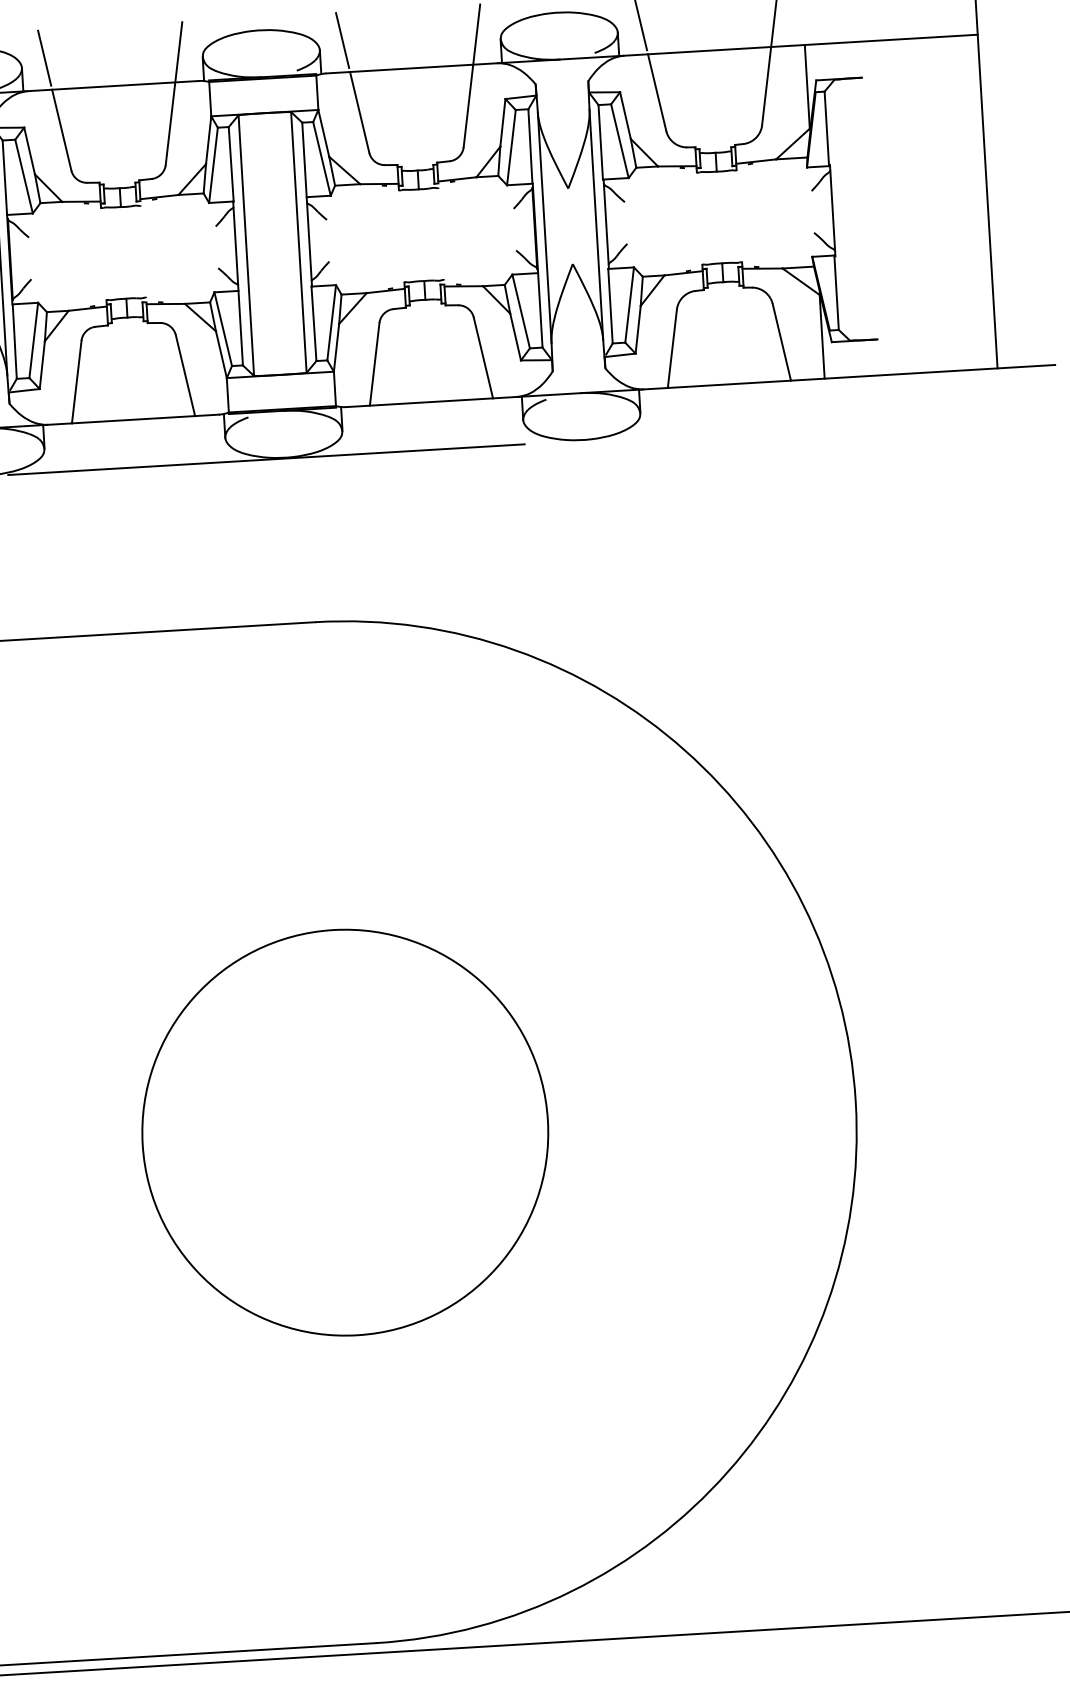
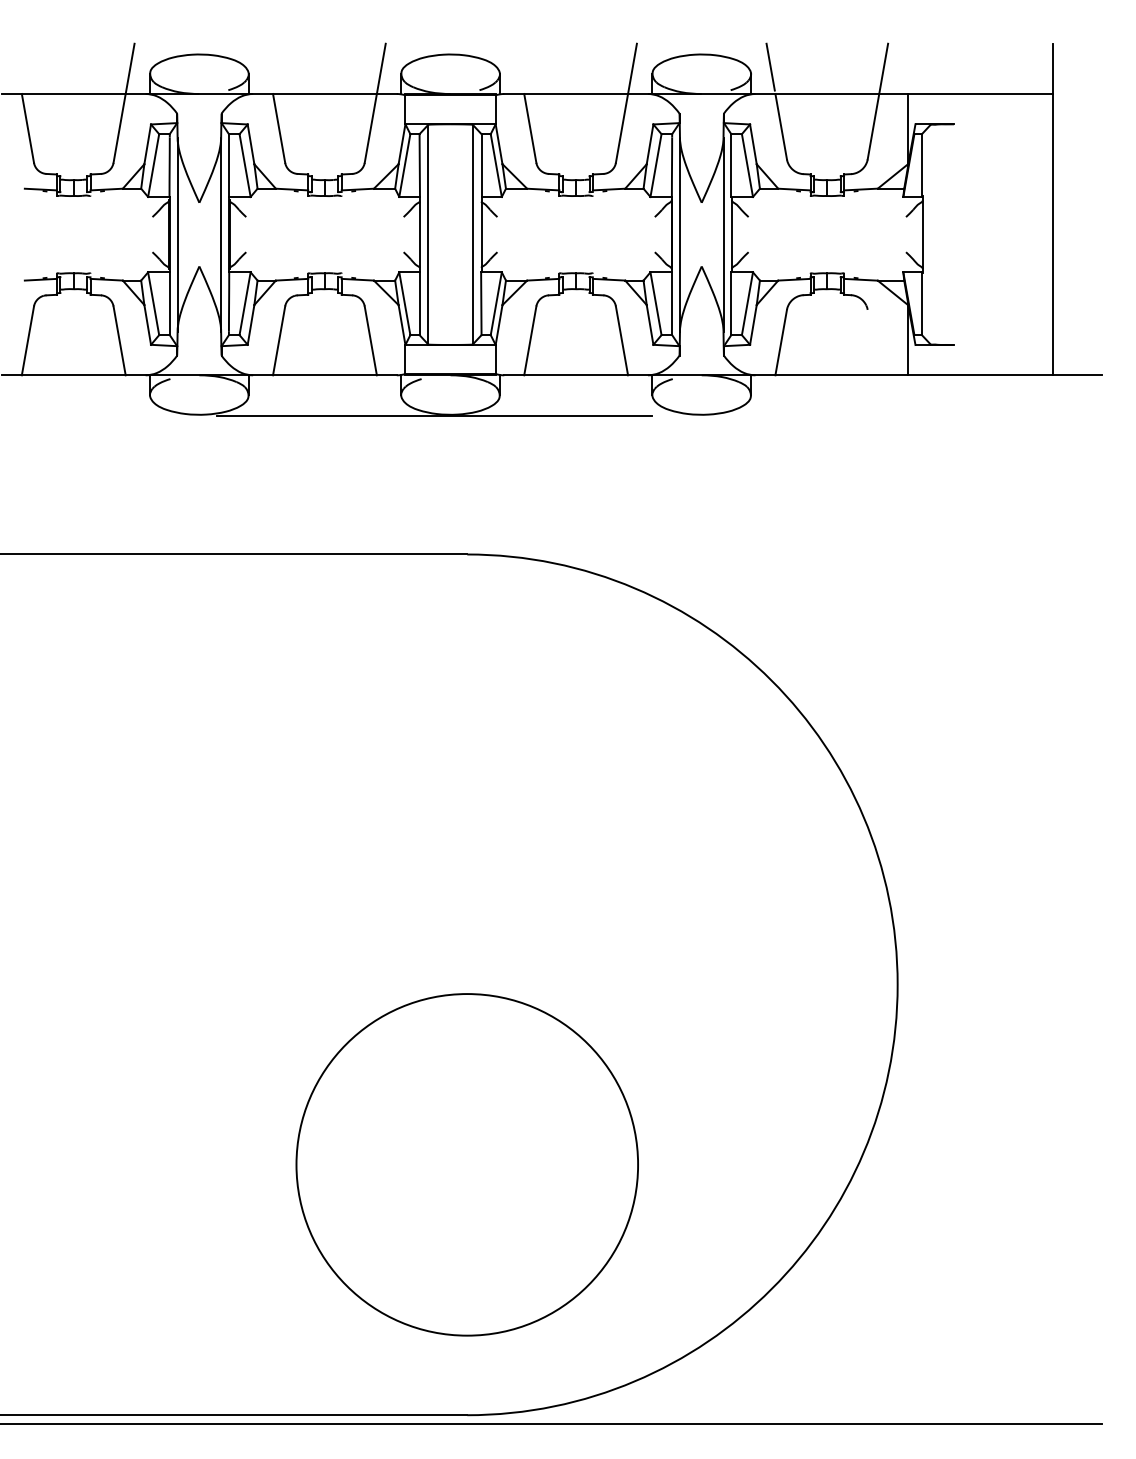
line: (342, 39) -> (519, 66), removed
line: (44, 57) -> (268, 66), removed
line: (781, 342) -> (873, 342), removed
circle: (344, 1132) -> (466, 1164), moved

